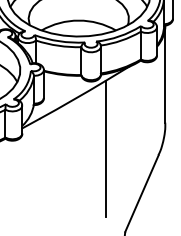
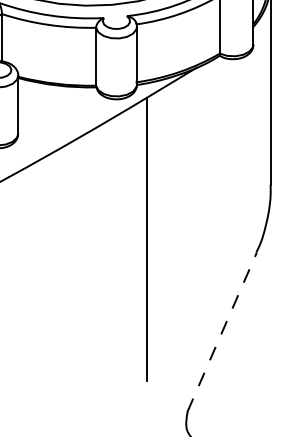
line: (141, 193) -> (221, 332), solid -> dashed

